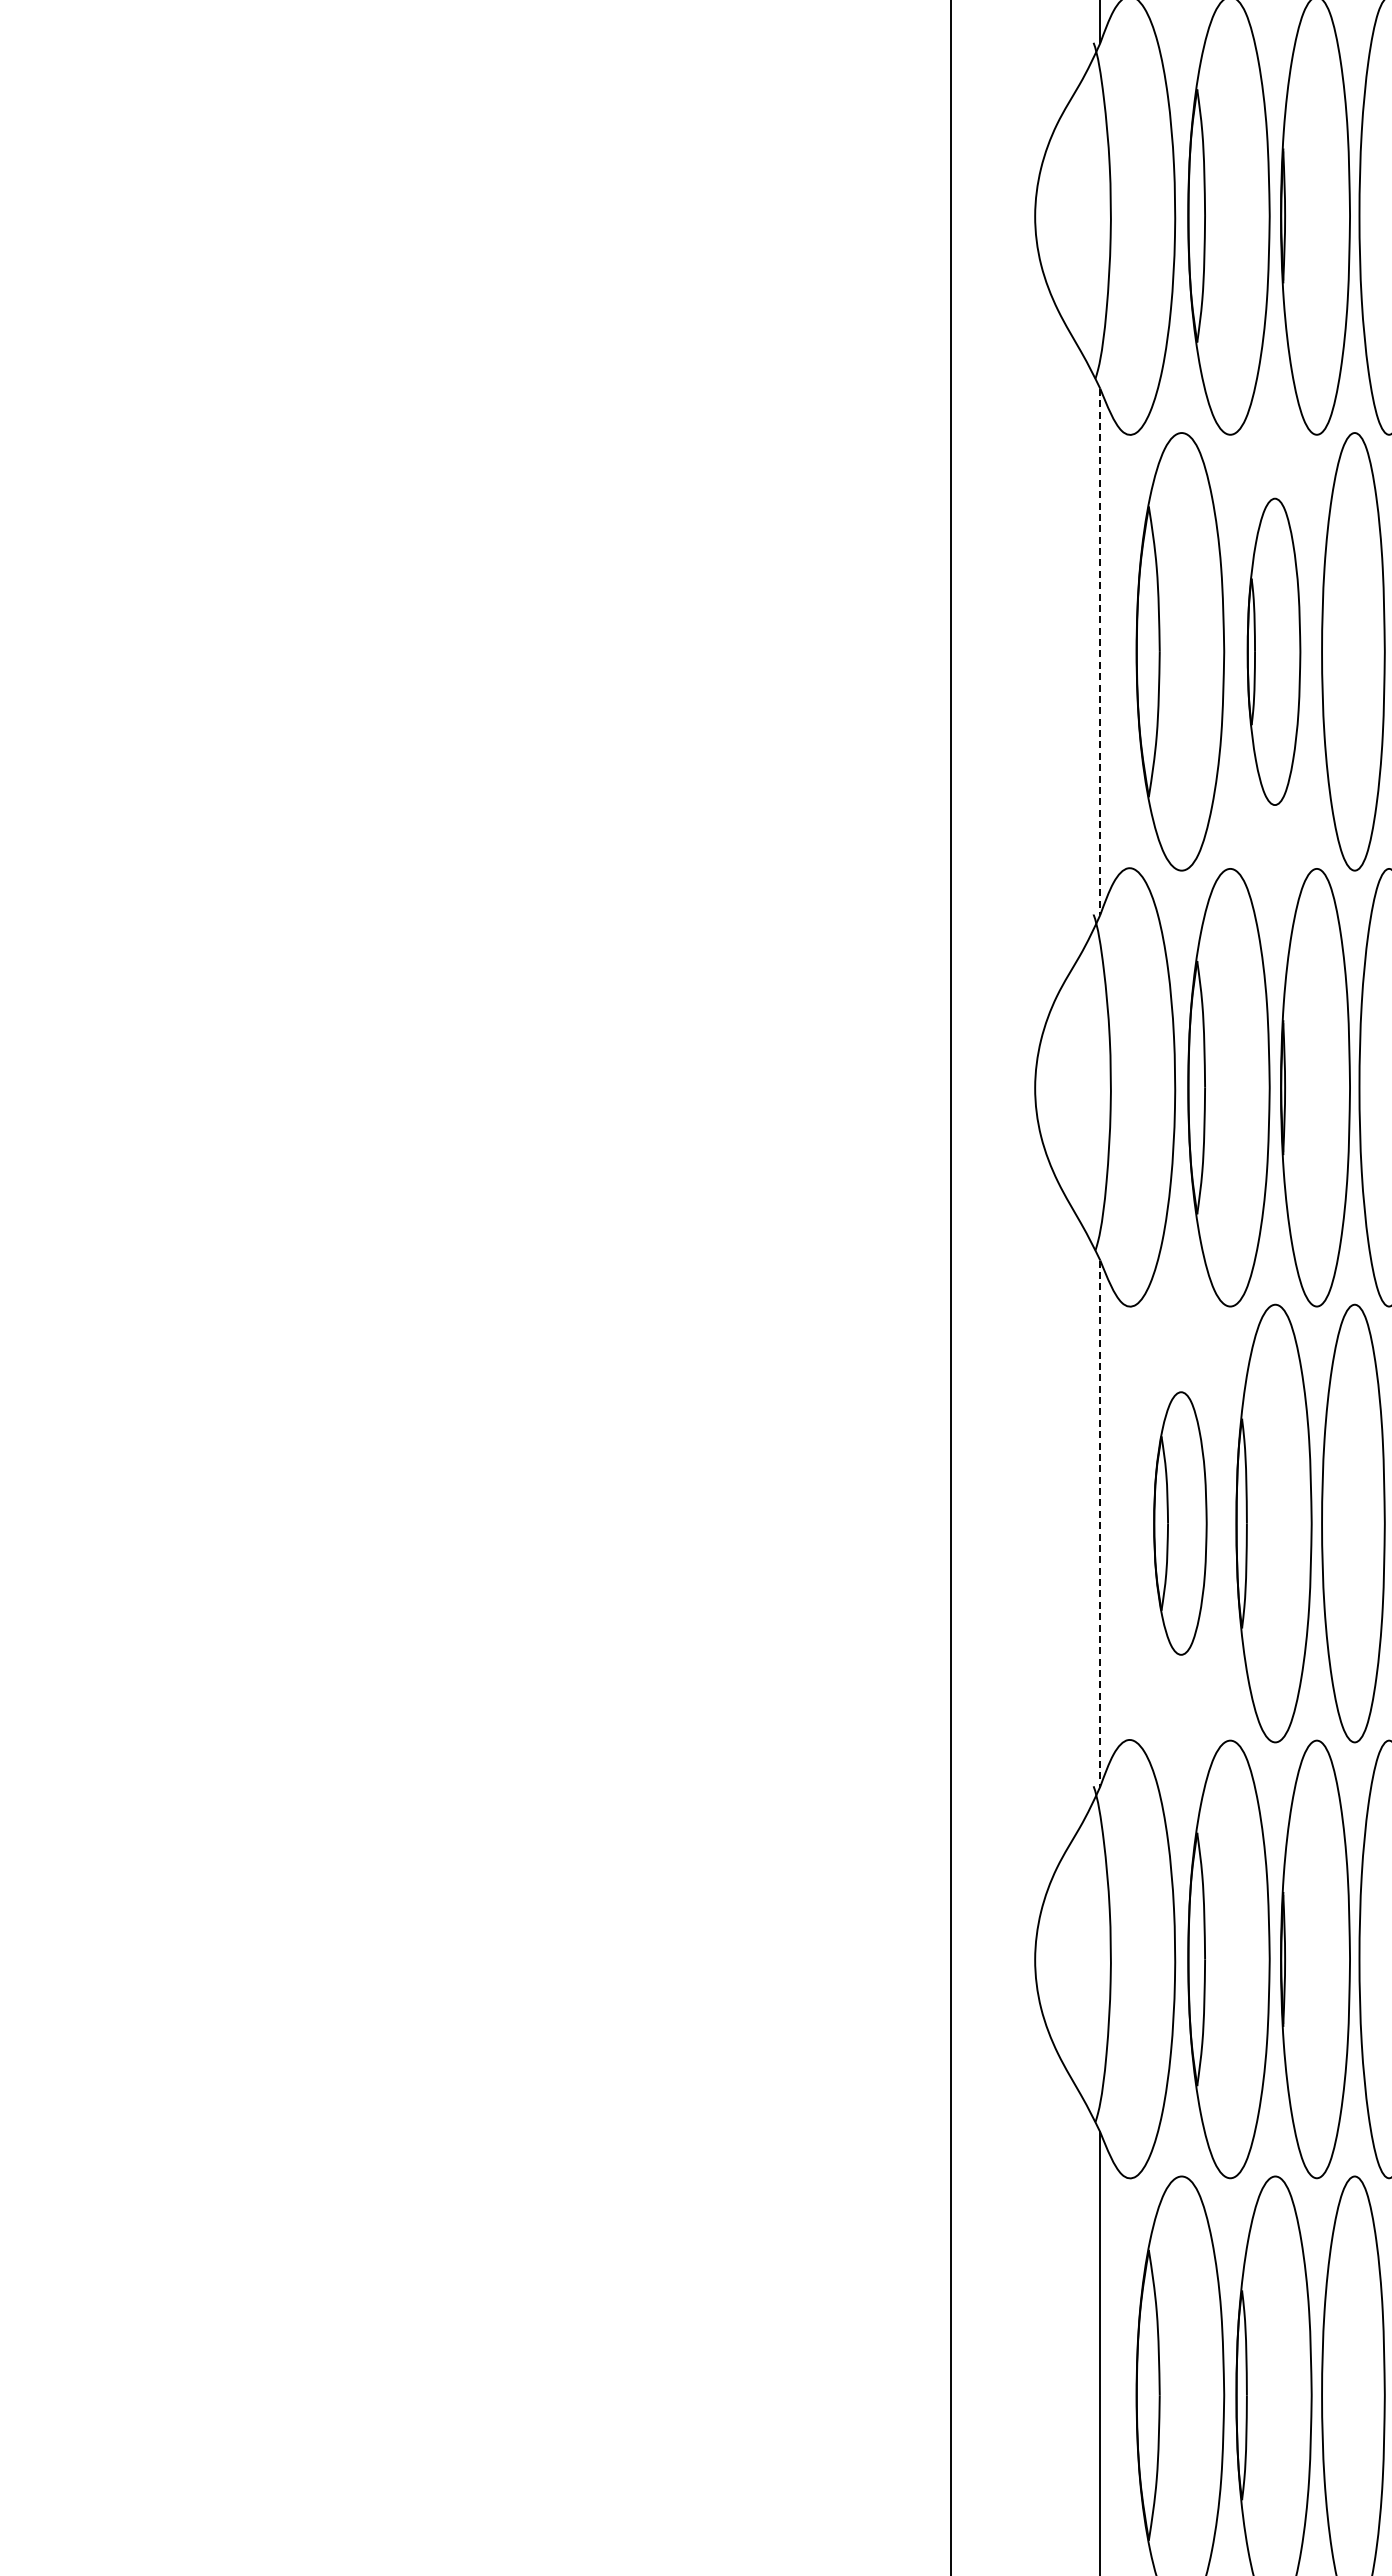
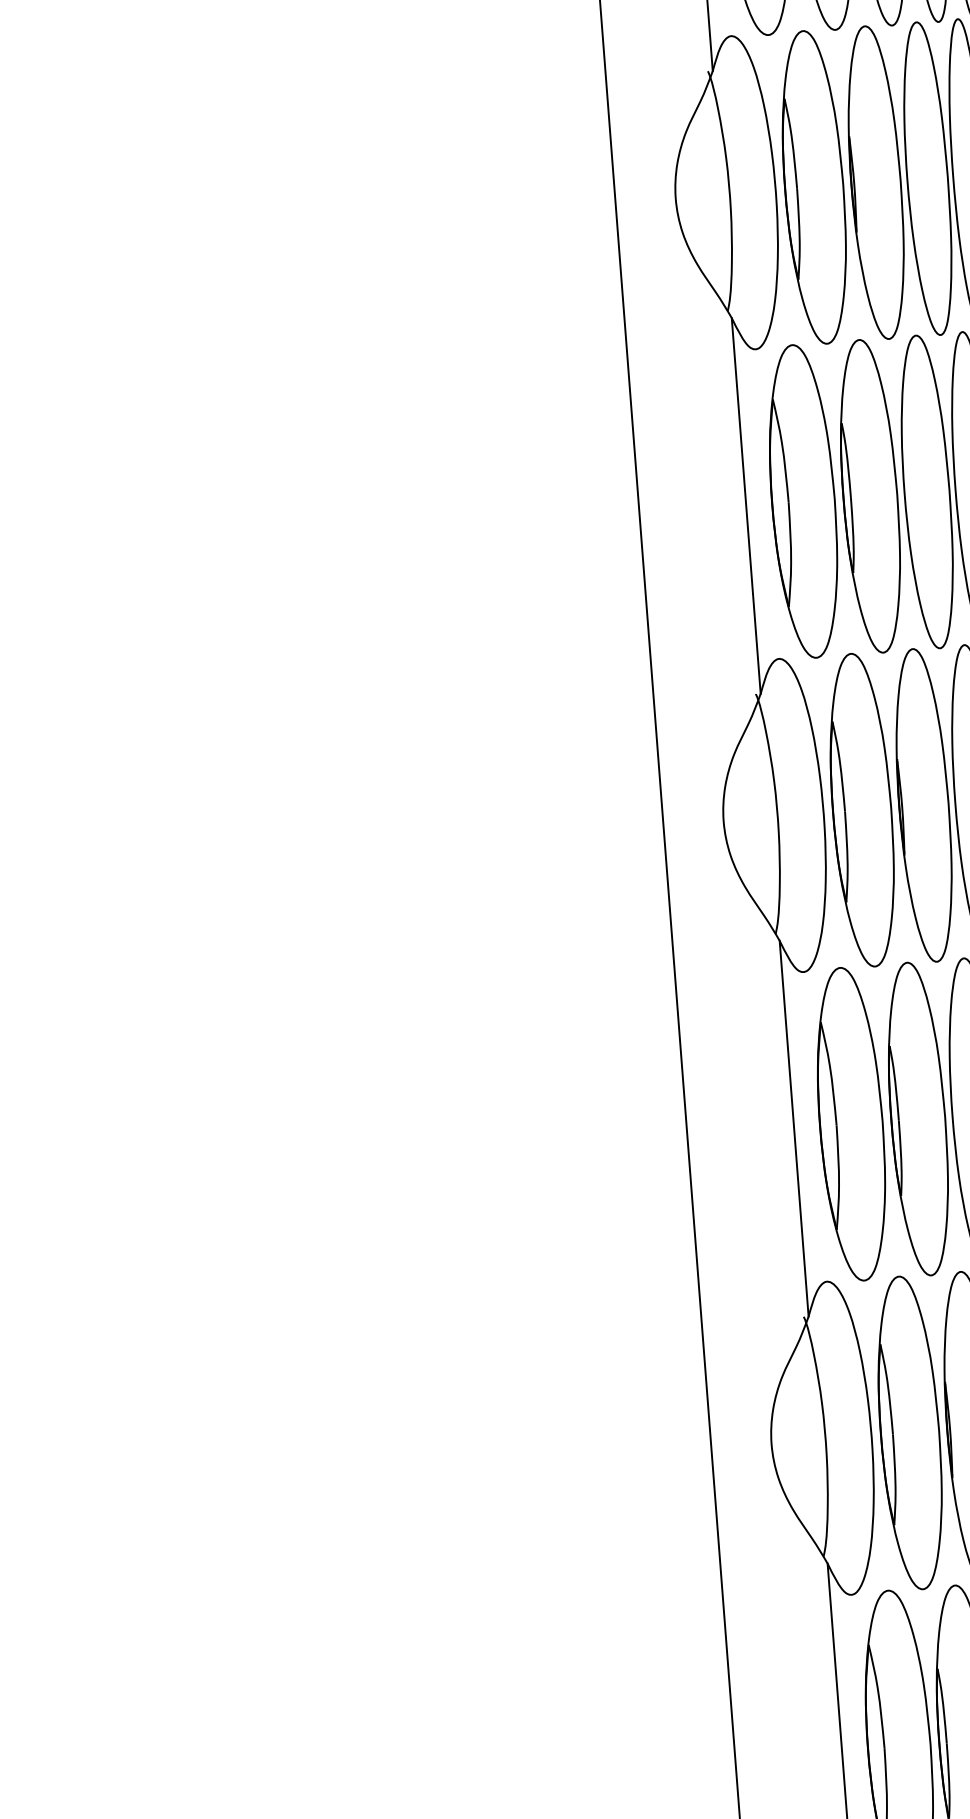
part: (1273, 651) -> (869, 496), size x1.43
line: (1100, 652) -> (746, 506), dashed -> solid
part: (1180, 1523) -> (851, 1124), size x1.67
line: (1100, 1524) -> (794, 1129), dashed -> solid

